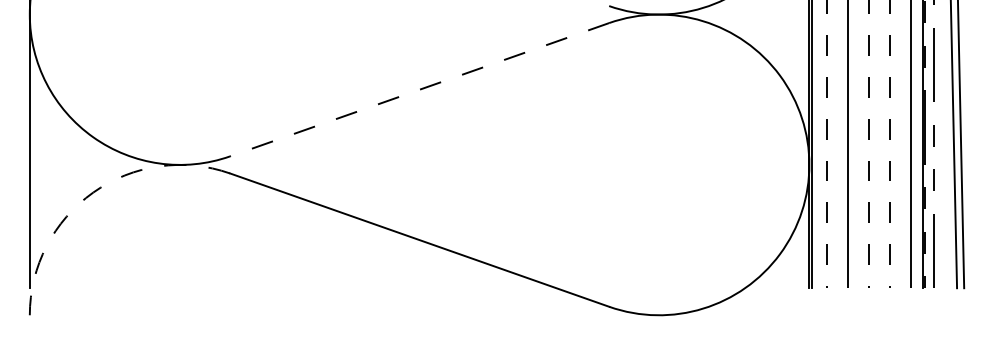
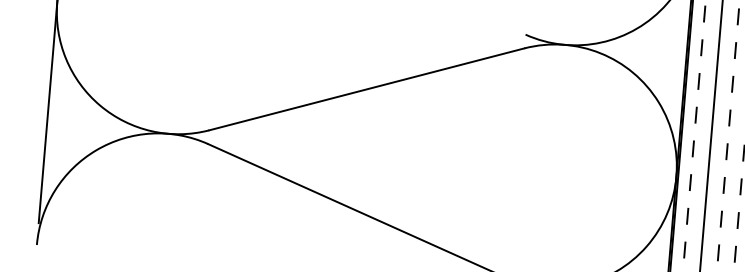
line: (419, 89) -> (366, 89), dashed -> solid
arc: (93, 192) -> (96, 150), dashed -> solid

